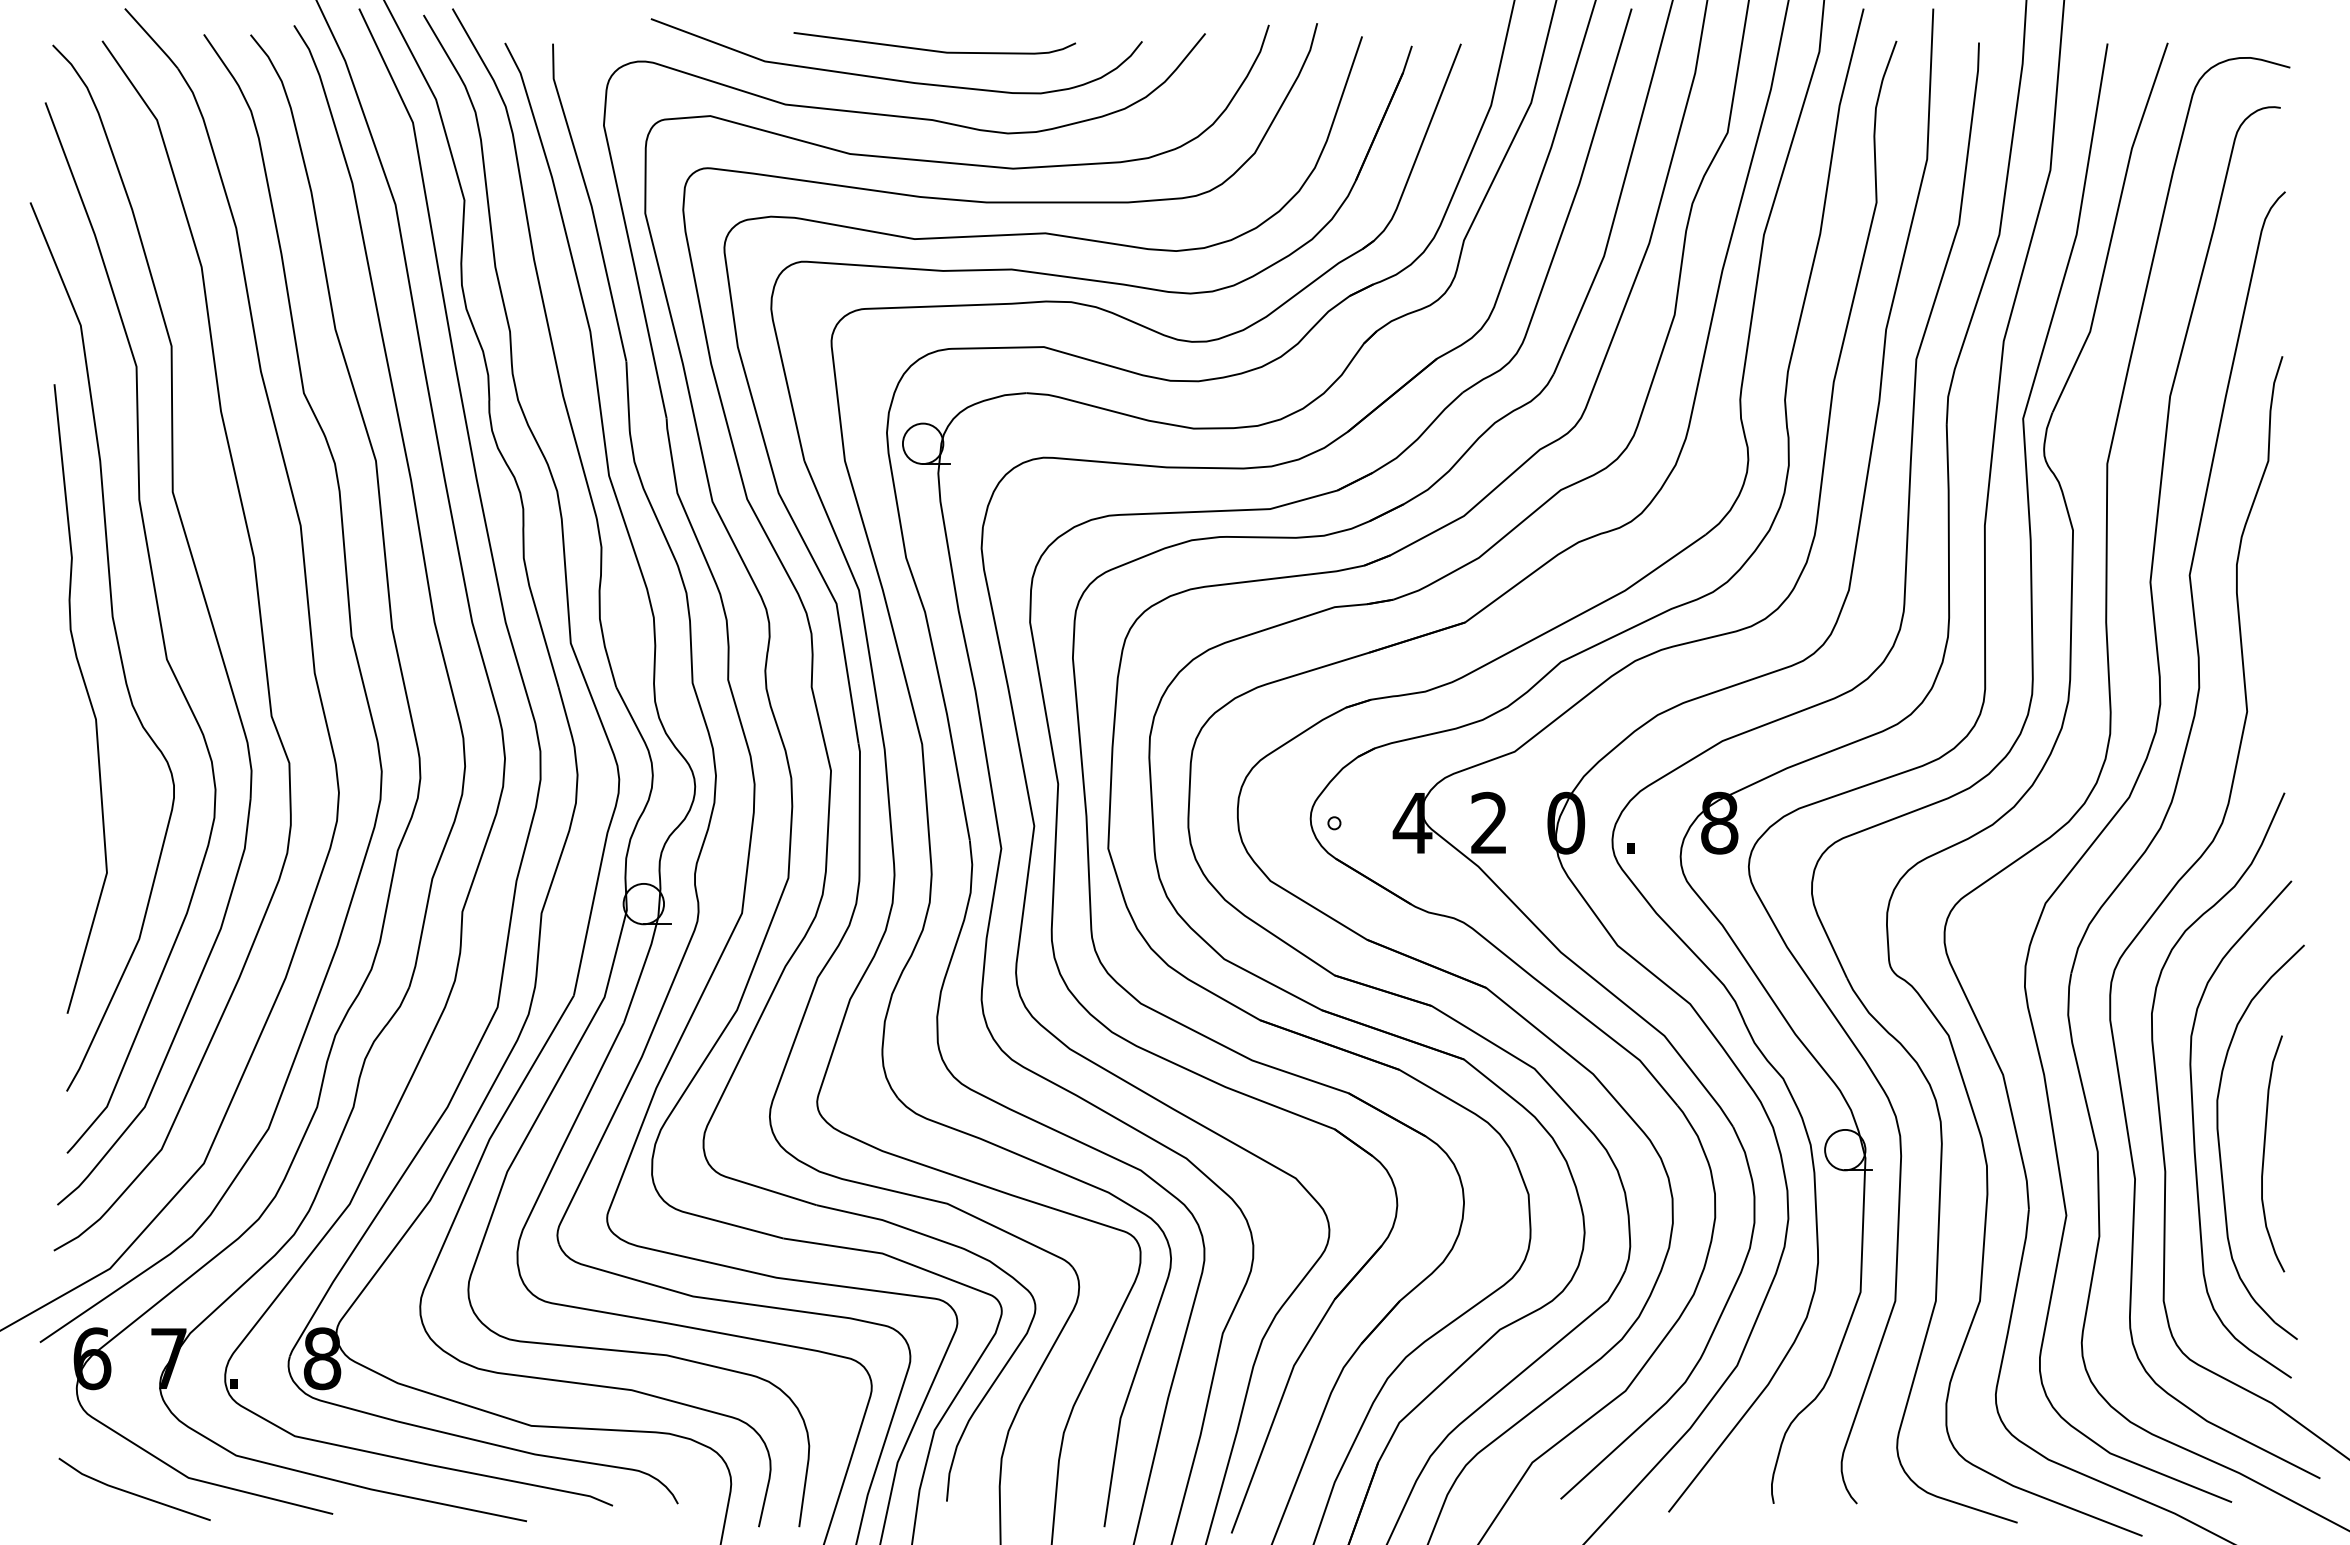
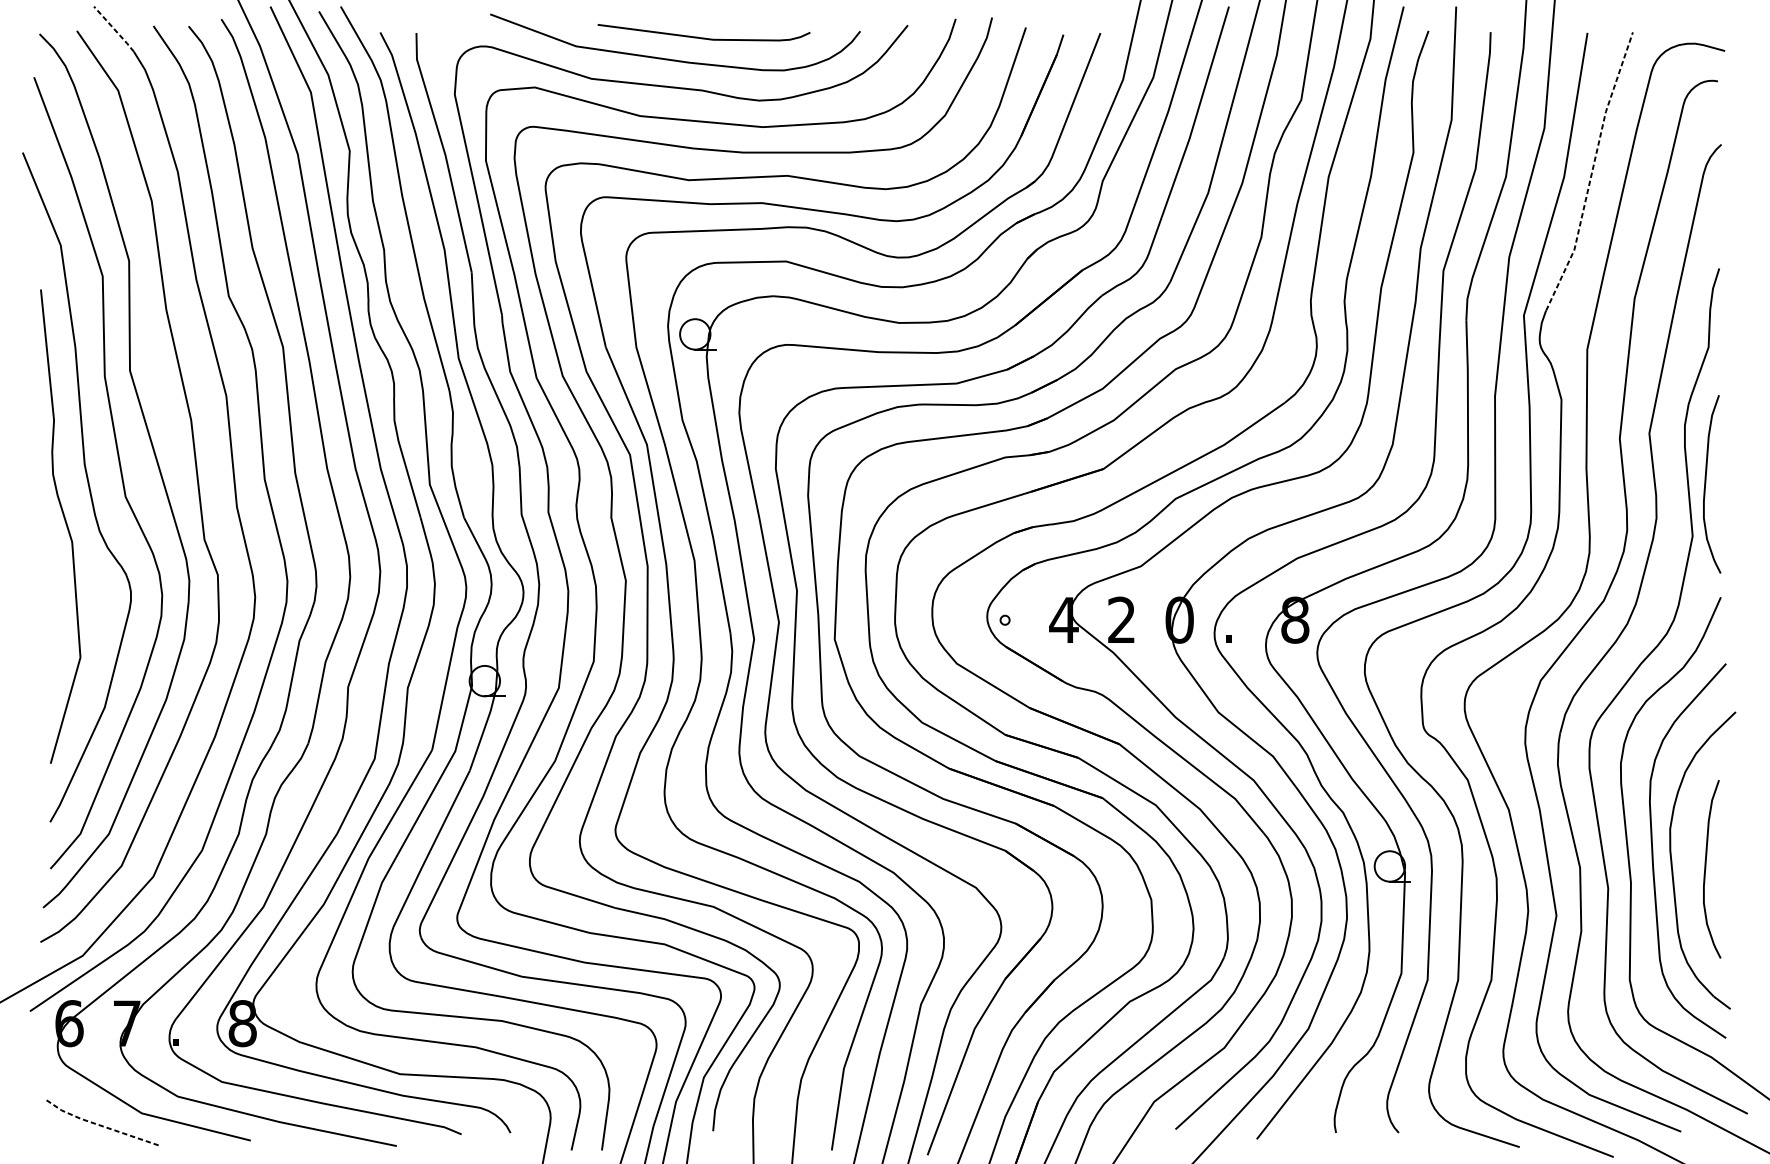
line: (152, 39) -> (114, 29), solid -> dashed
line: (2113, 228) -> (1591, 172), solid -> dashed
curve: (2264, 642) -> (1705, 484), added
line: (130, 1493) -> (98, 1125), solid -> dashed

